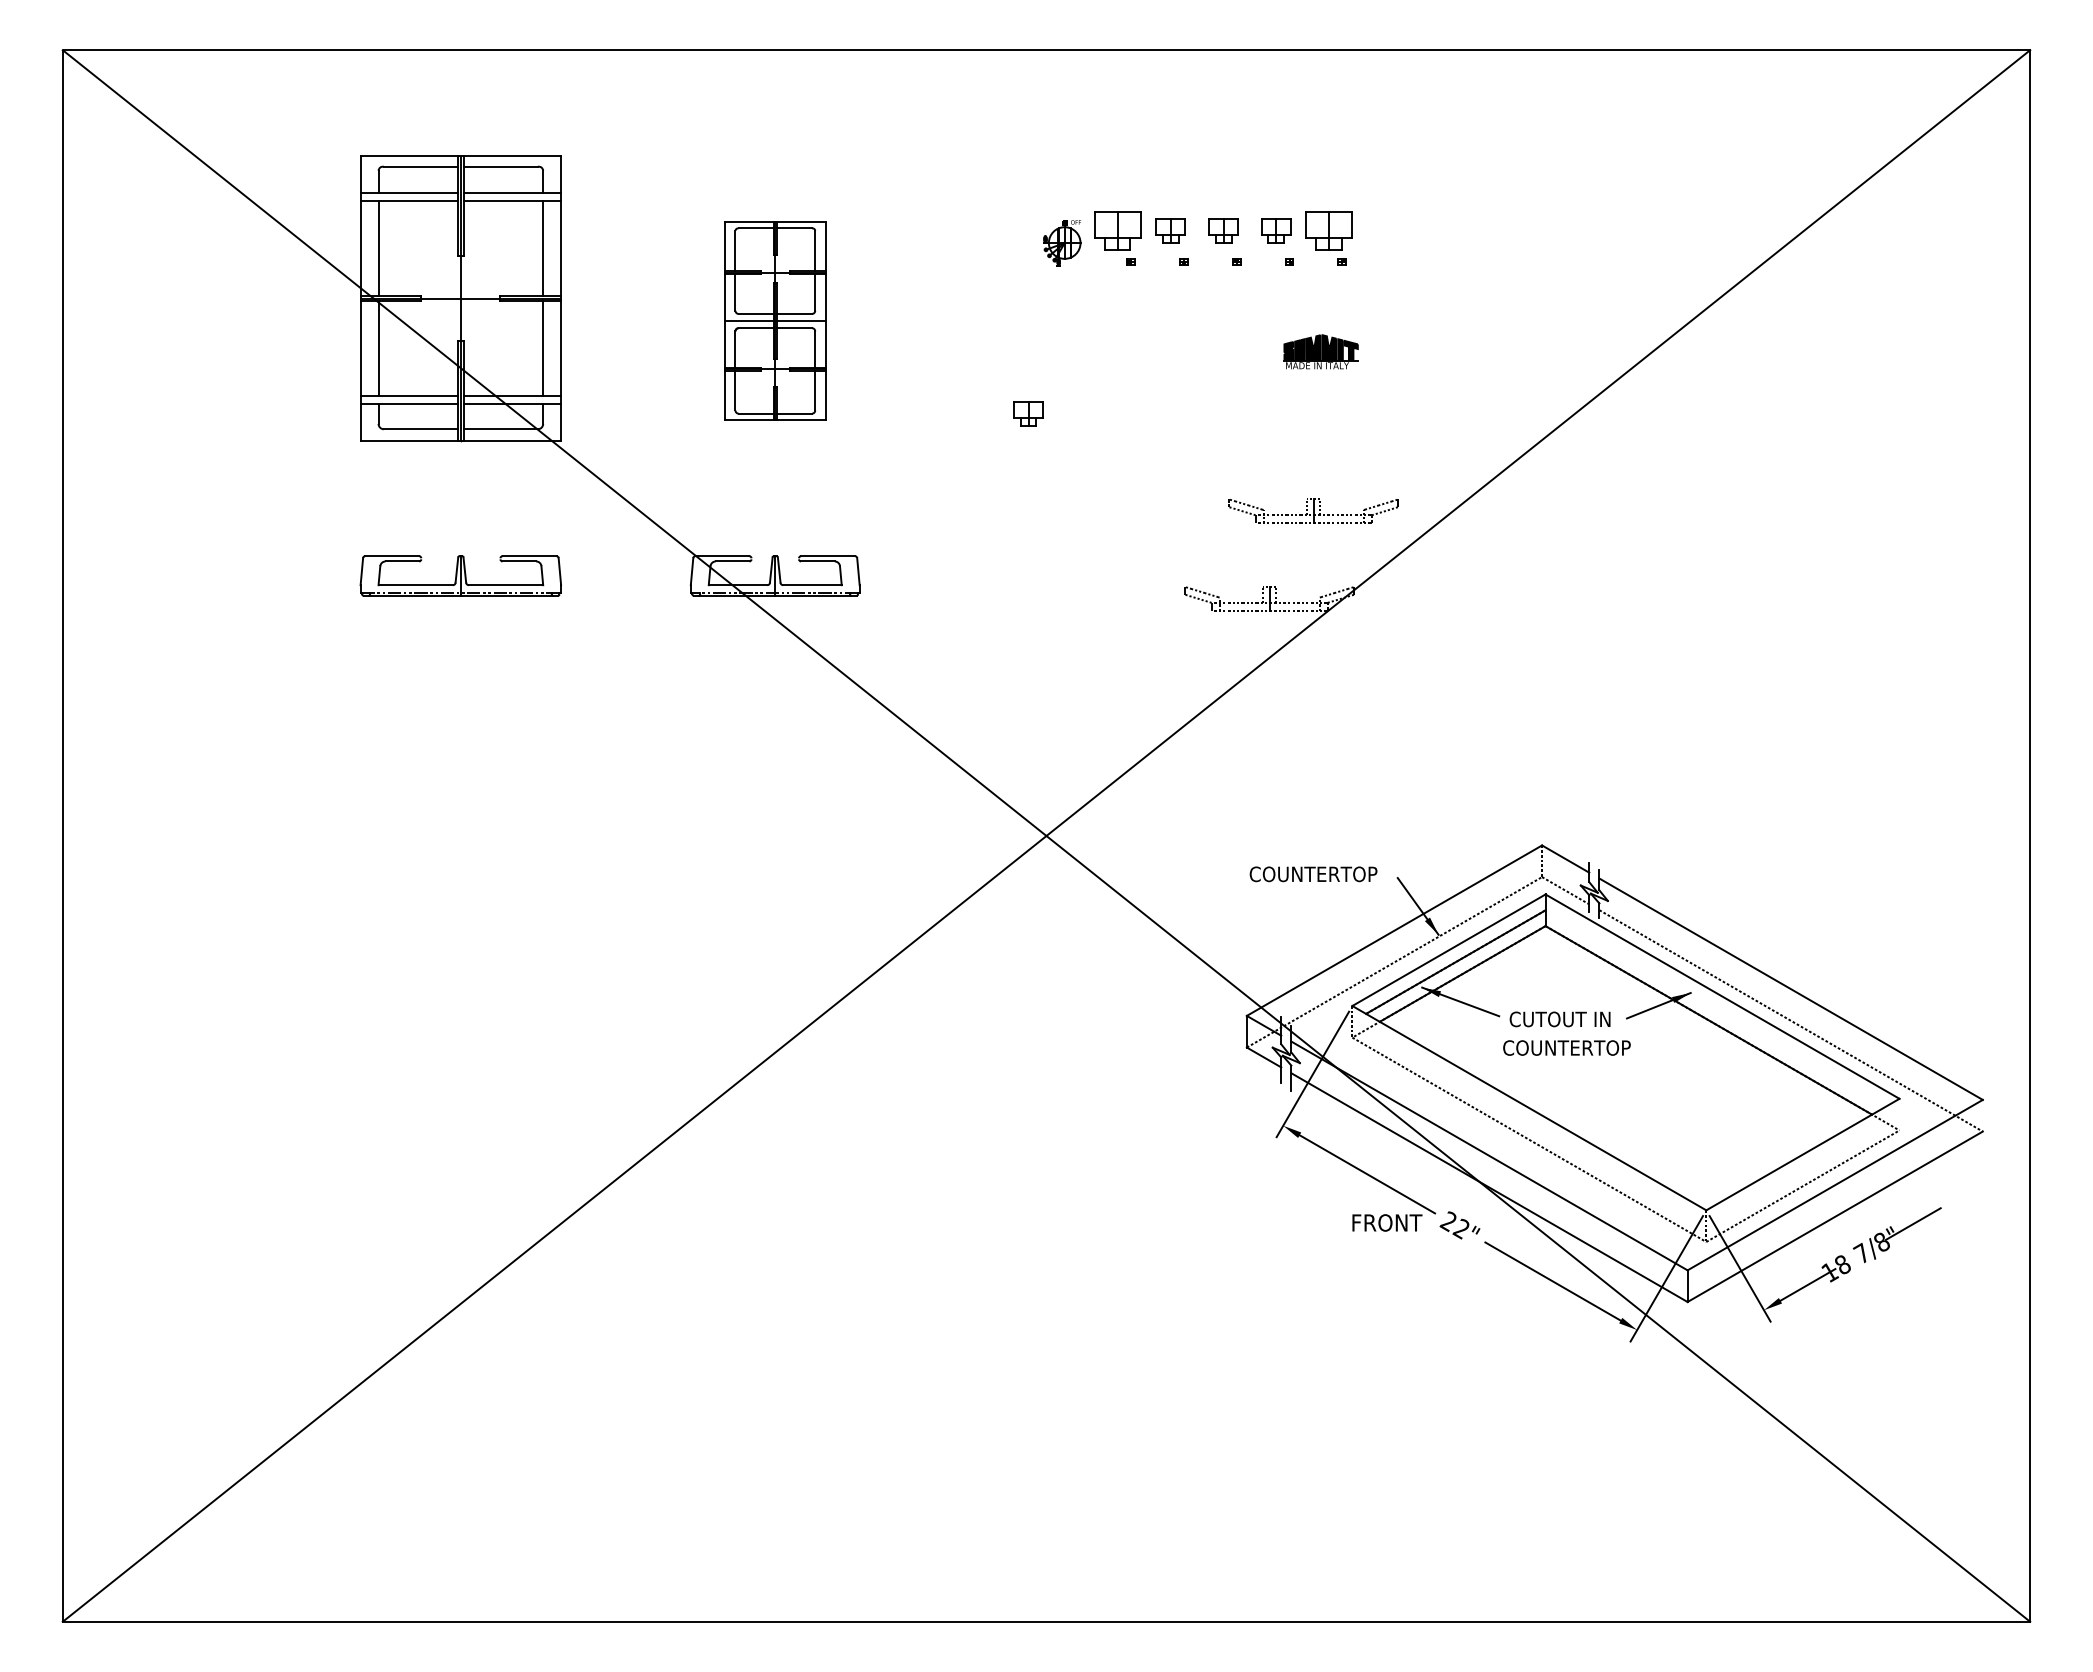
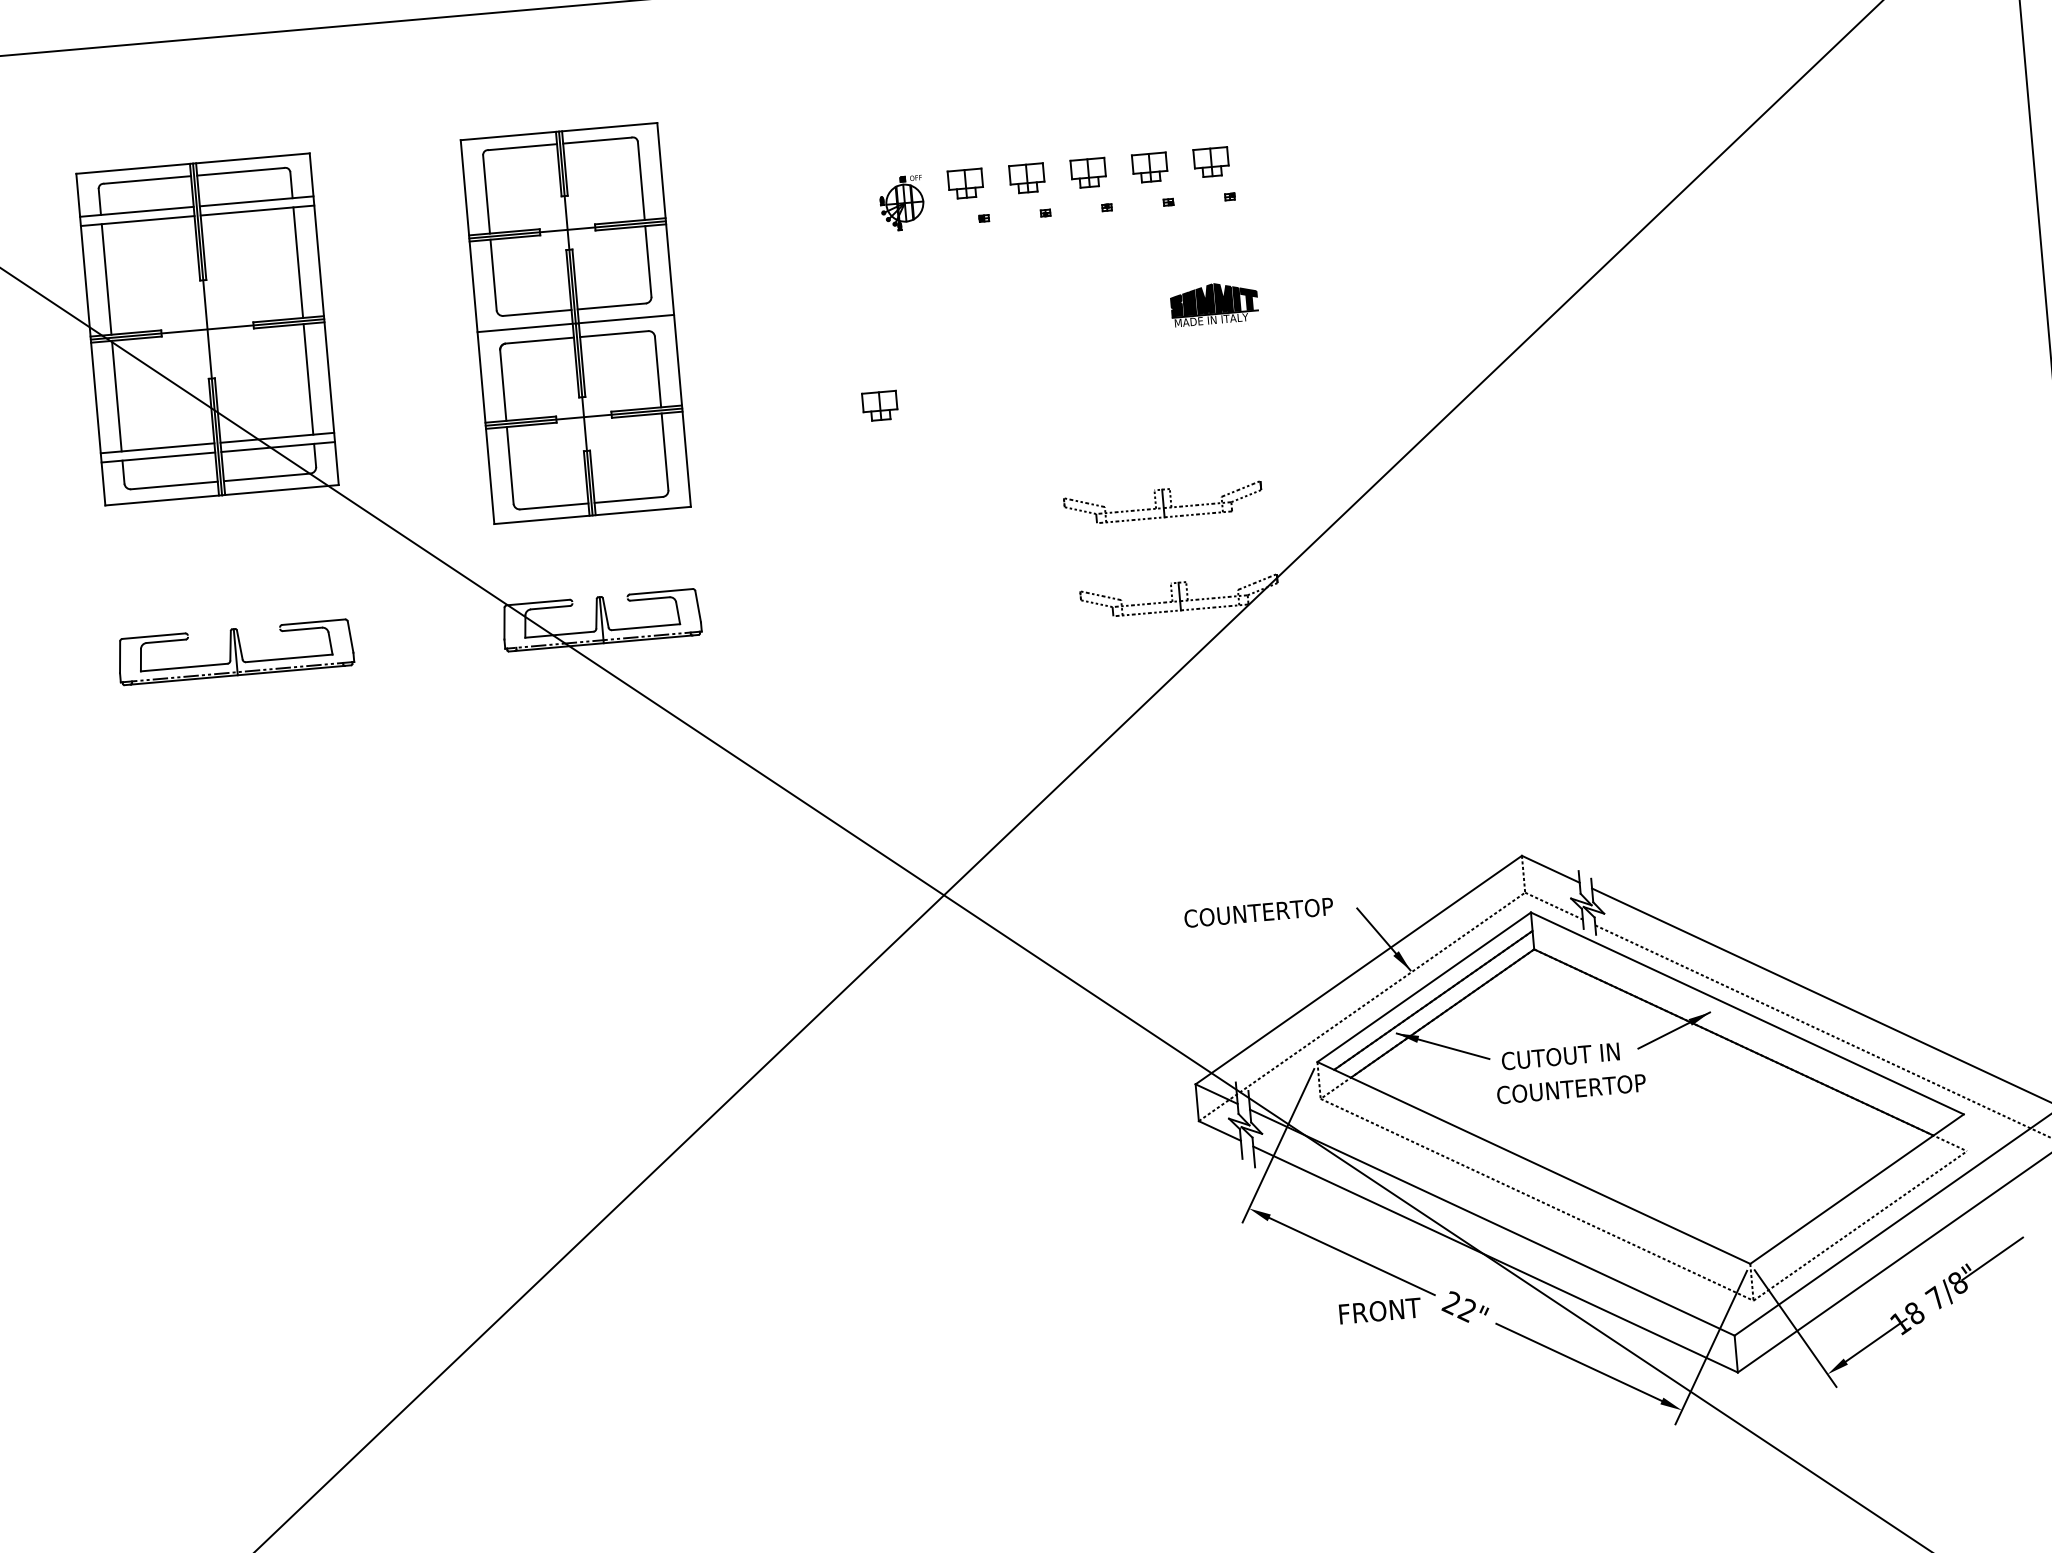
part: (1118, 230) -> (966, 183), size x0.62
part: (1329, 230) -> (1211, 161), size x0.62
part: (775, 320) -> (576, 322), size x1.67
part: (1313, 510) -> (1163, 502), moved

